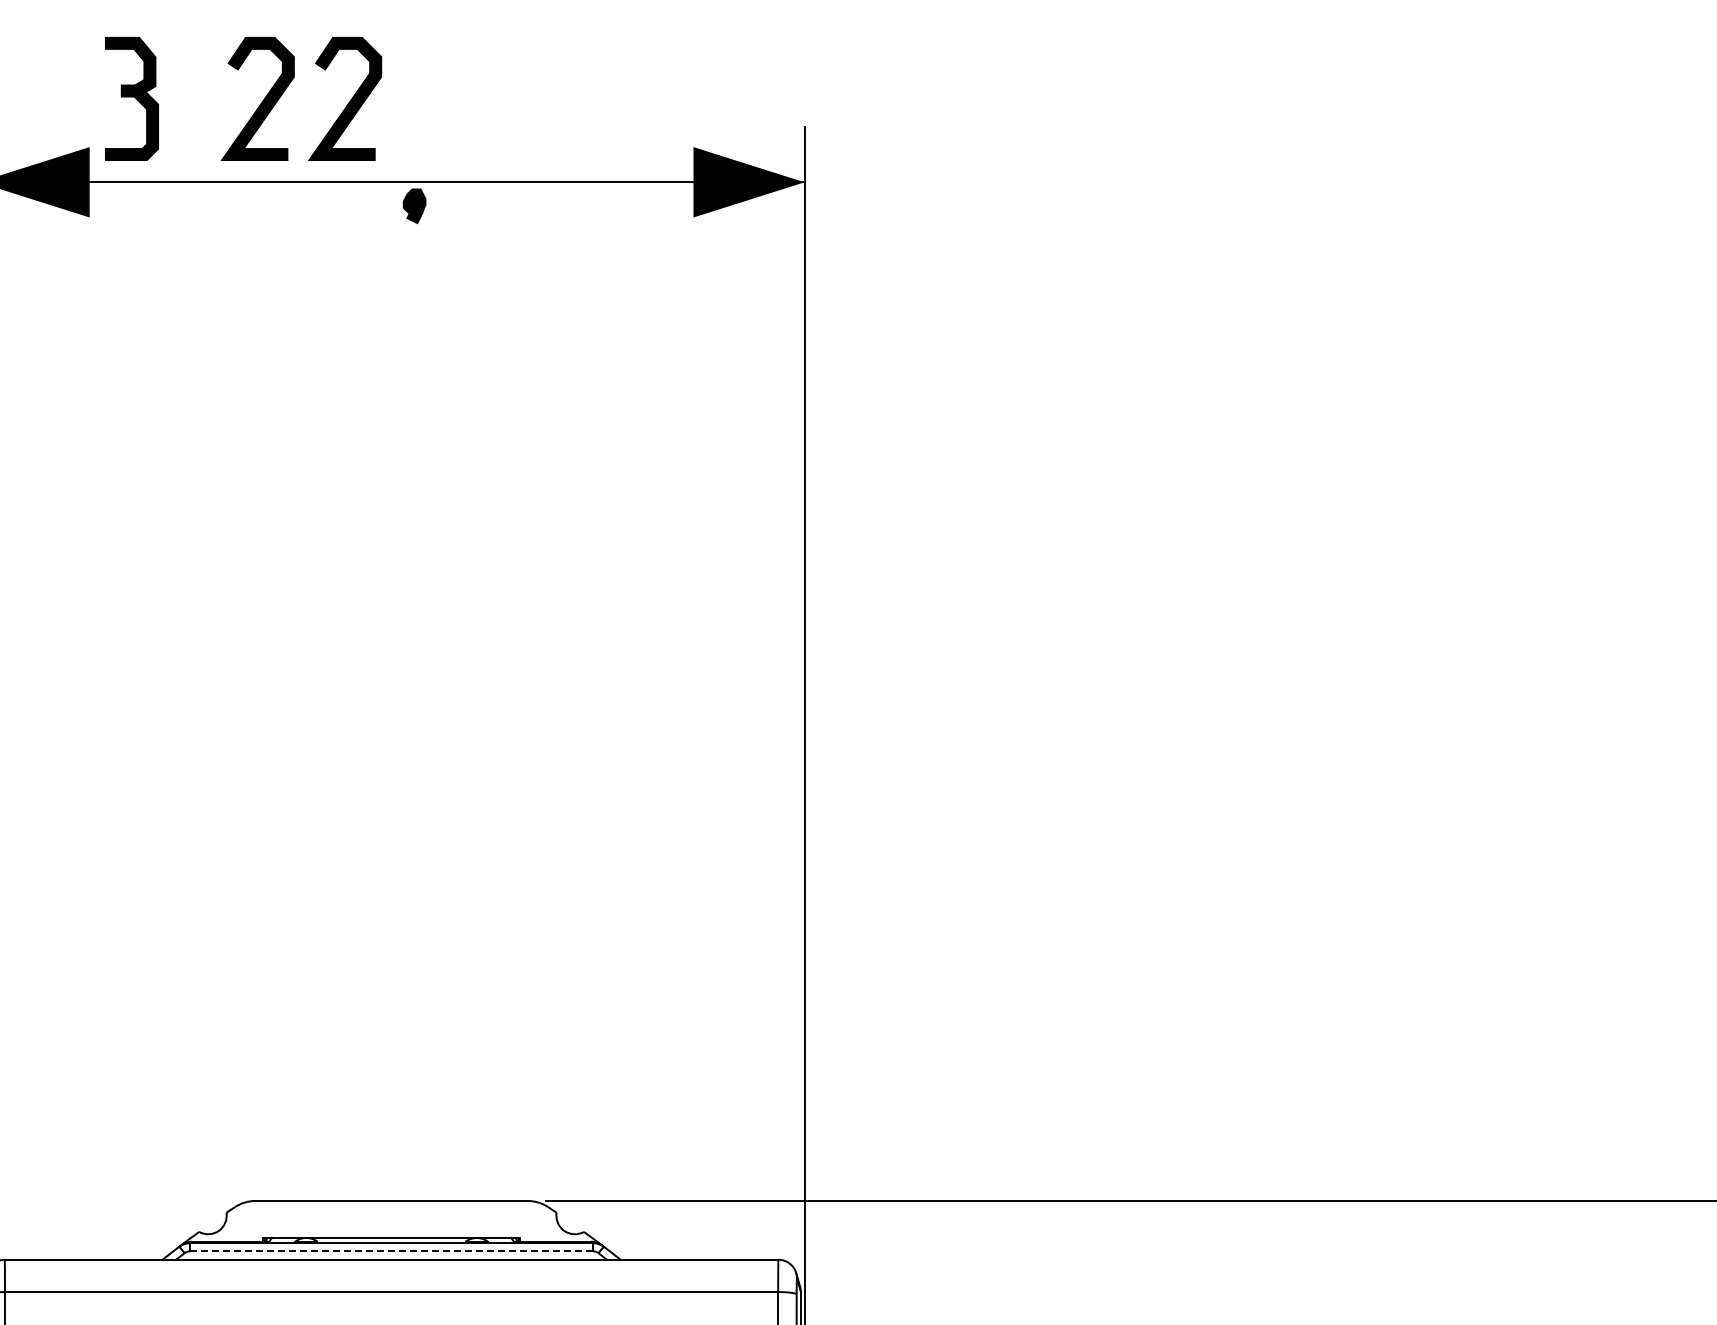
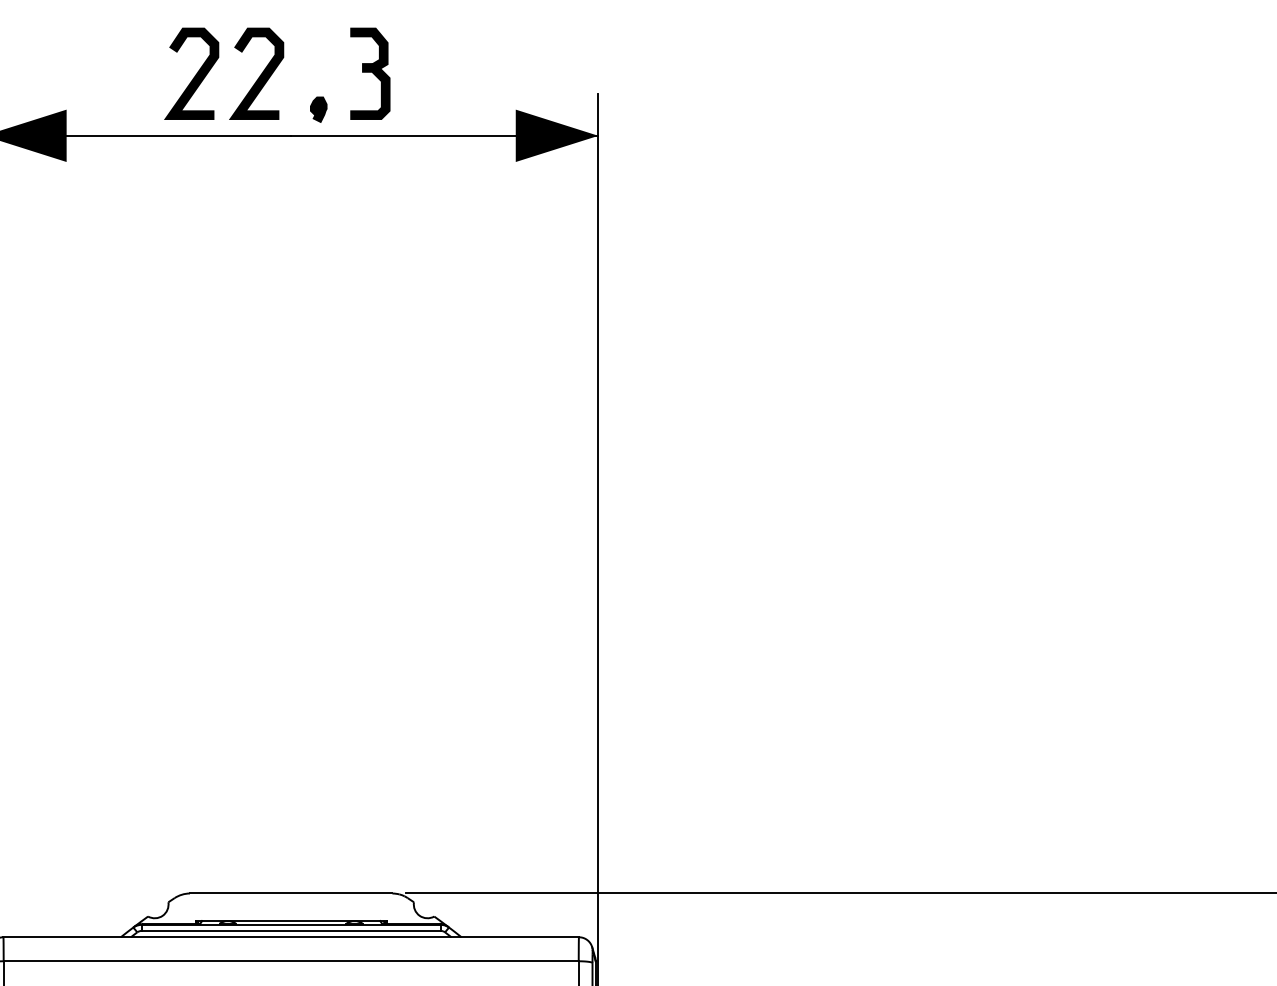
part: (131, 98) -> (369, 73), moved
part: (414, 206) -> (318, 109), moved
line: (391, 1251) -> (291, 931), dashed -> solid

